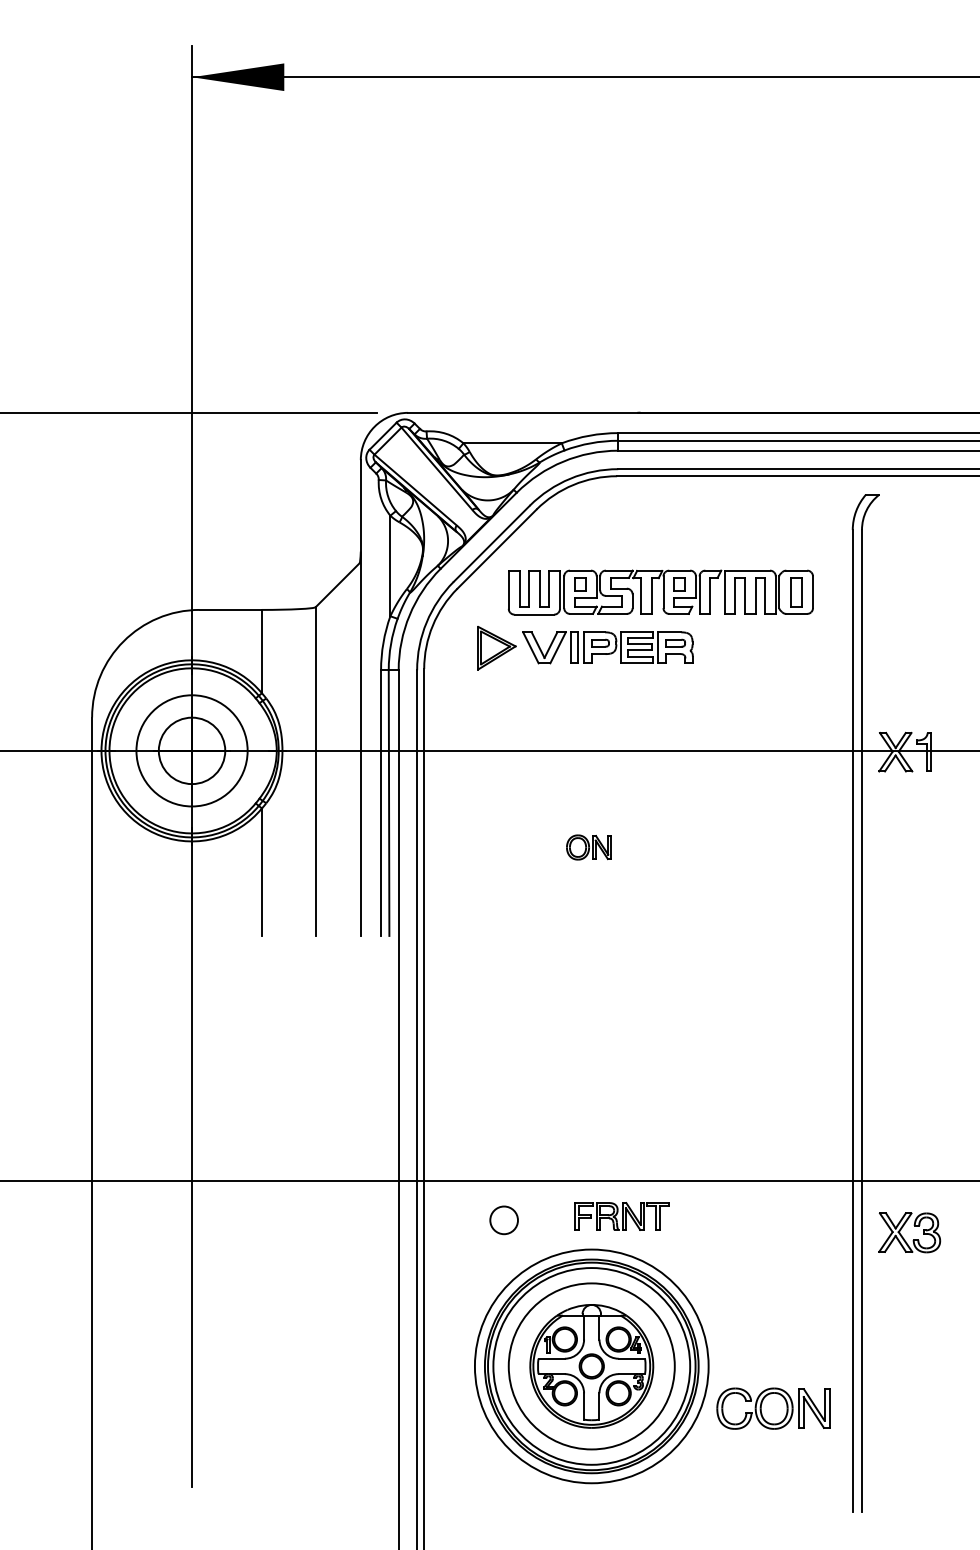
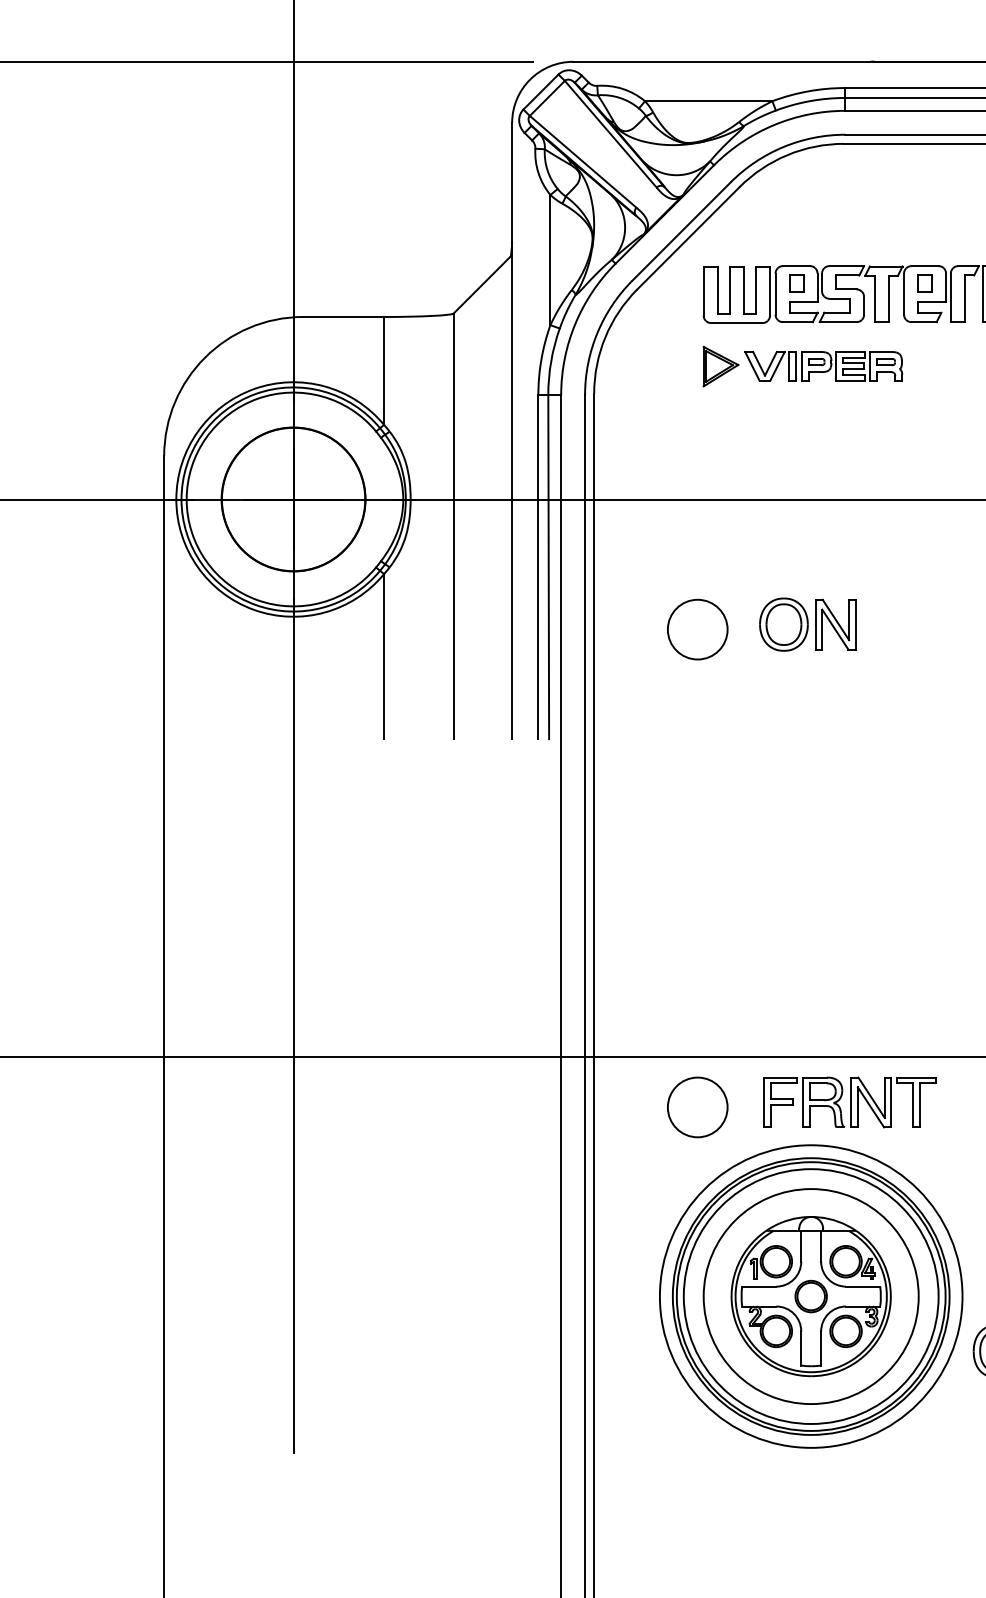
part: (584, 648) -> (801, 366), size x0.71
circle: (191, 750) -> (292, 499), size x1.67
part: (588, 847) -> (806, 624), size x1.67
circle: (504, 851) -> (698, 629), added
part: (621, 1216) -> (849, 1102), size x1.43
circle: (504, 1220) -> (698, 1107), size x1.67

